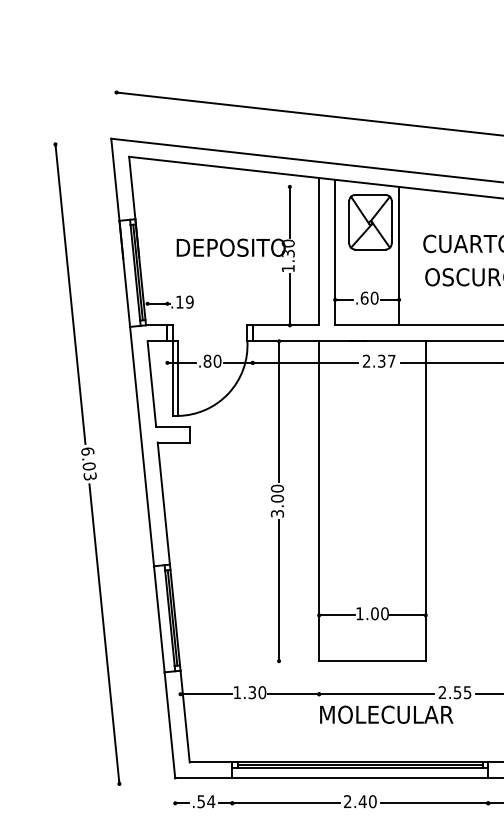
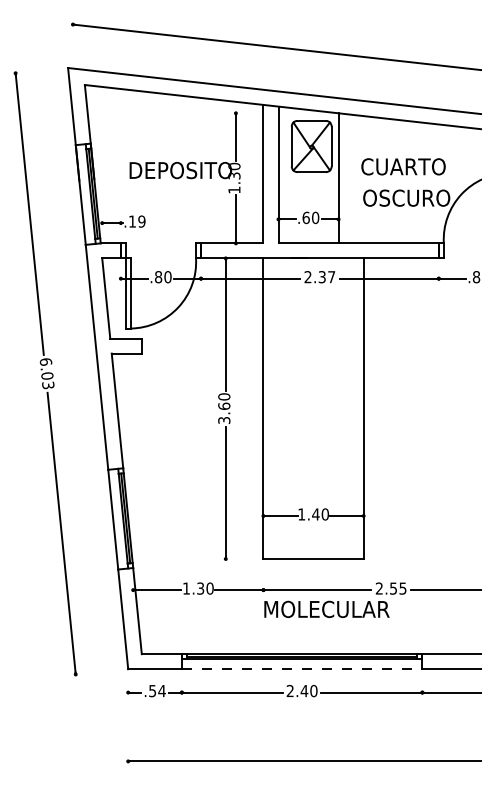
text: (276, 497) -> (223, 405), 3.00 -> 3.60
text: (374, 613) -> (315, 514), 1.00 -> 1.40
line: (360, 778) -> (302, 669), solid -> dashed

